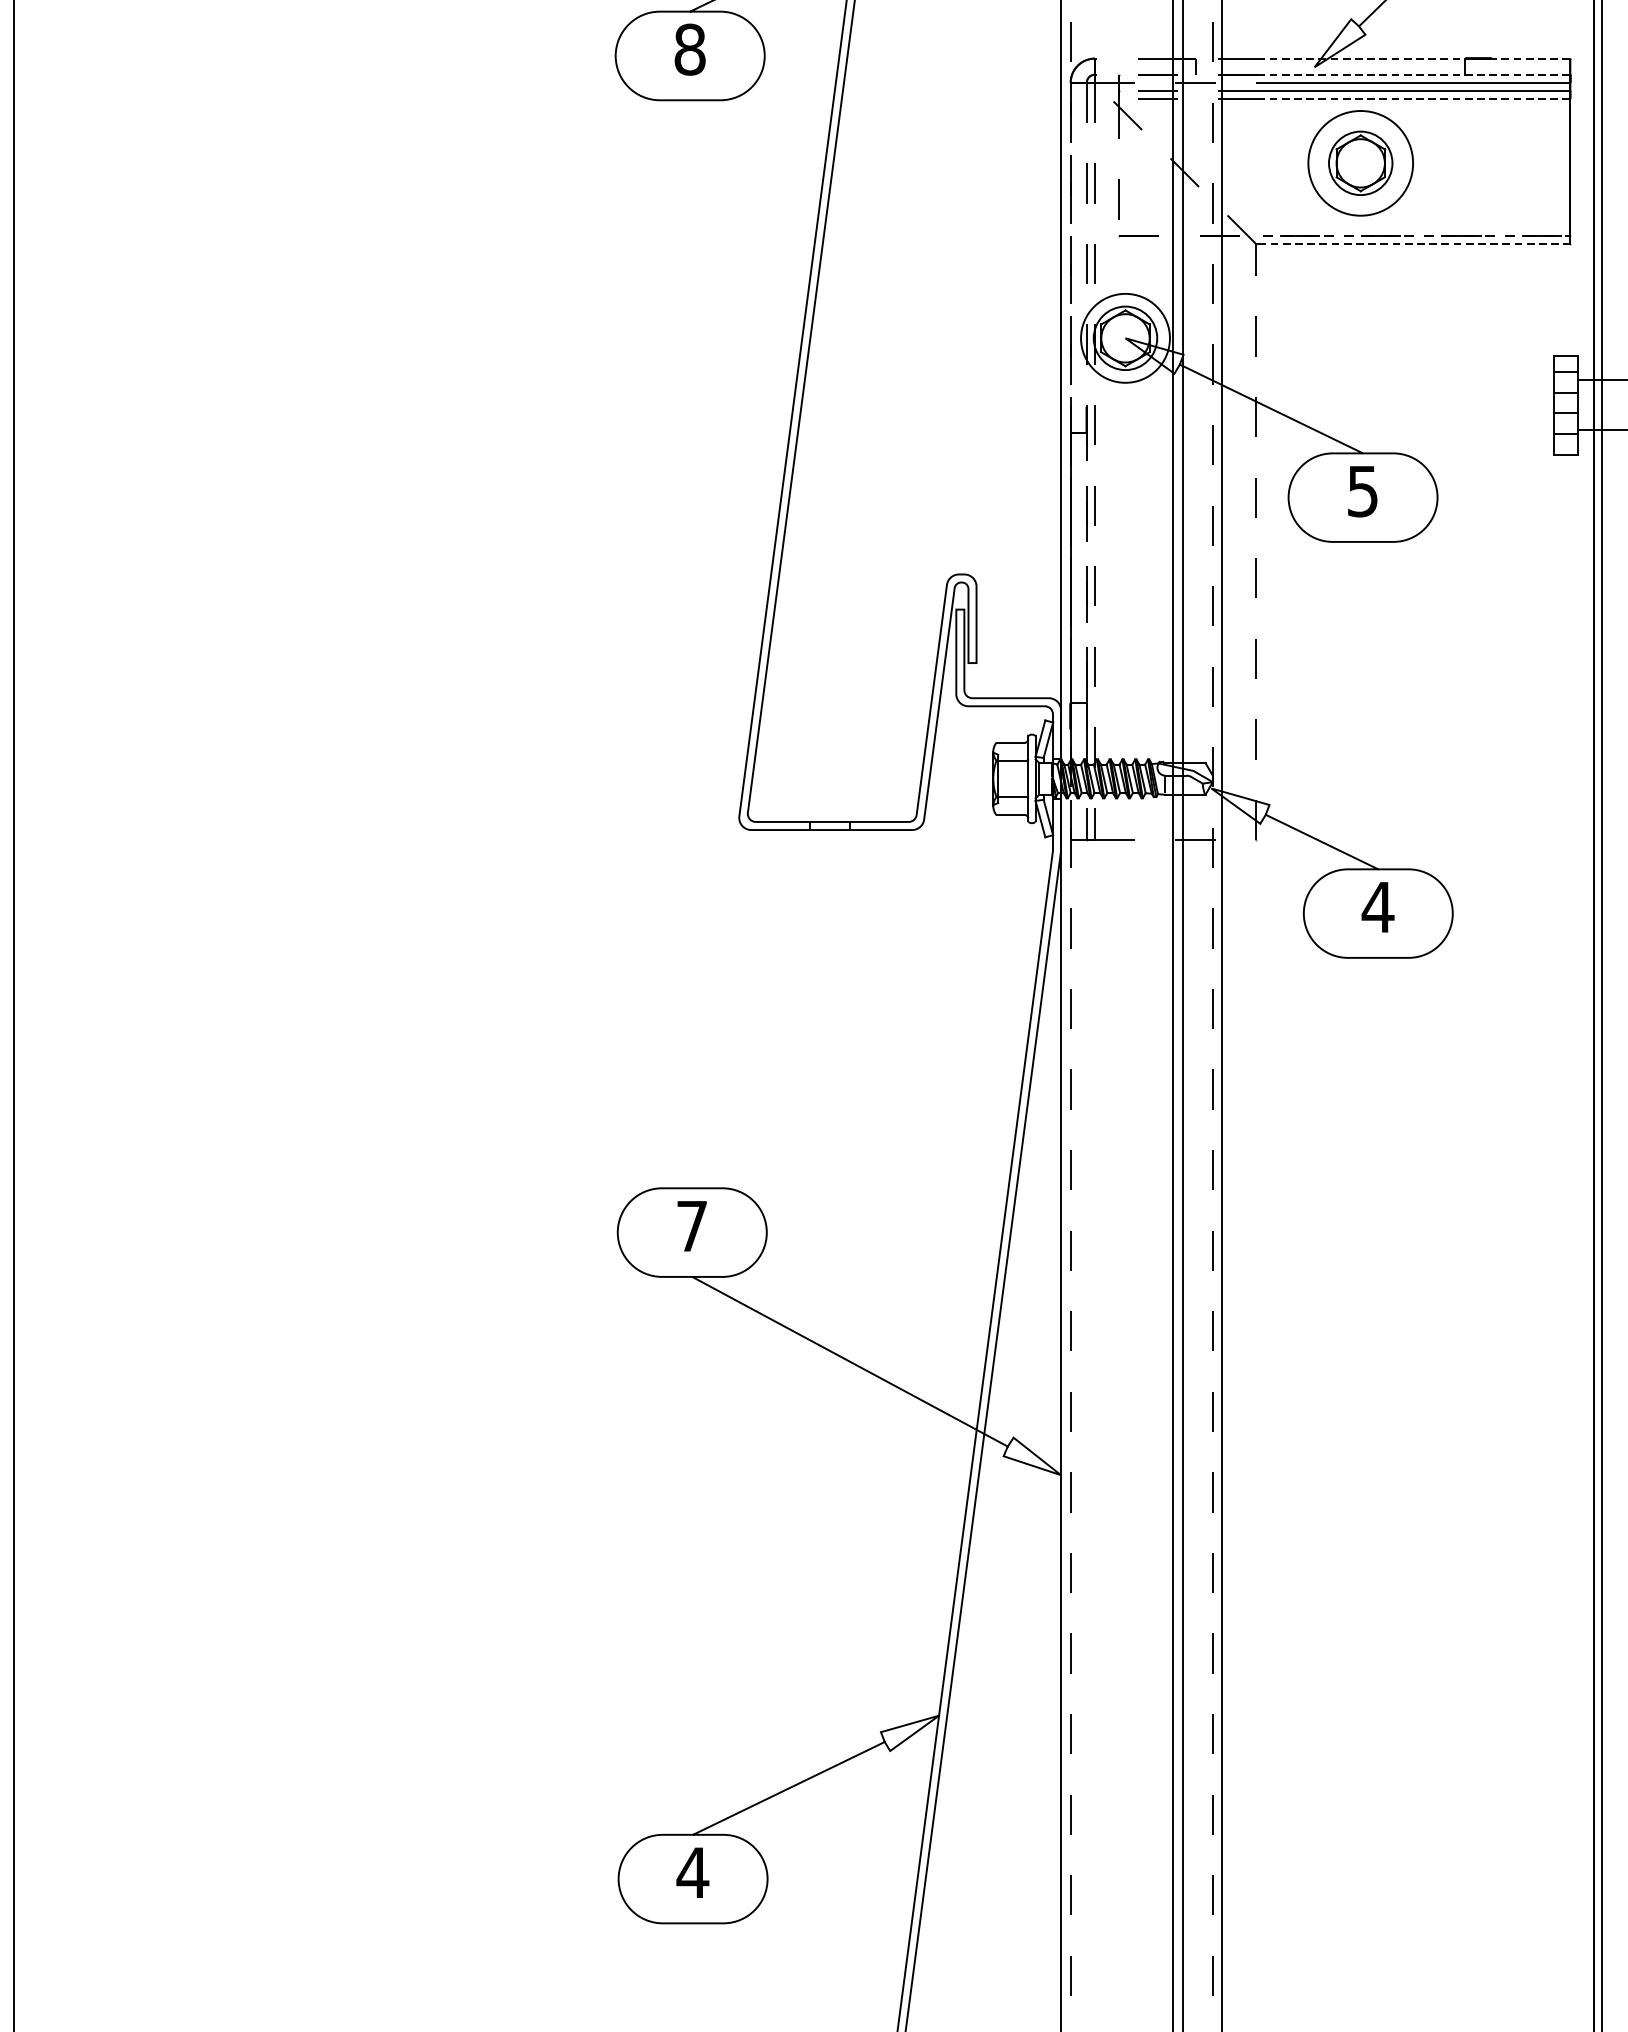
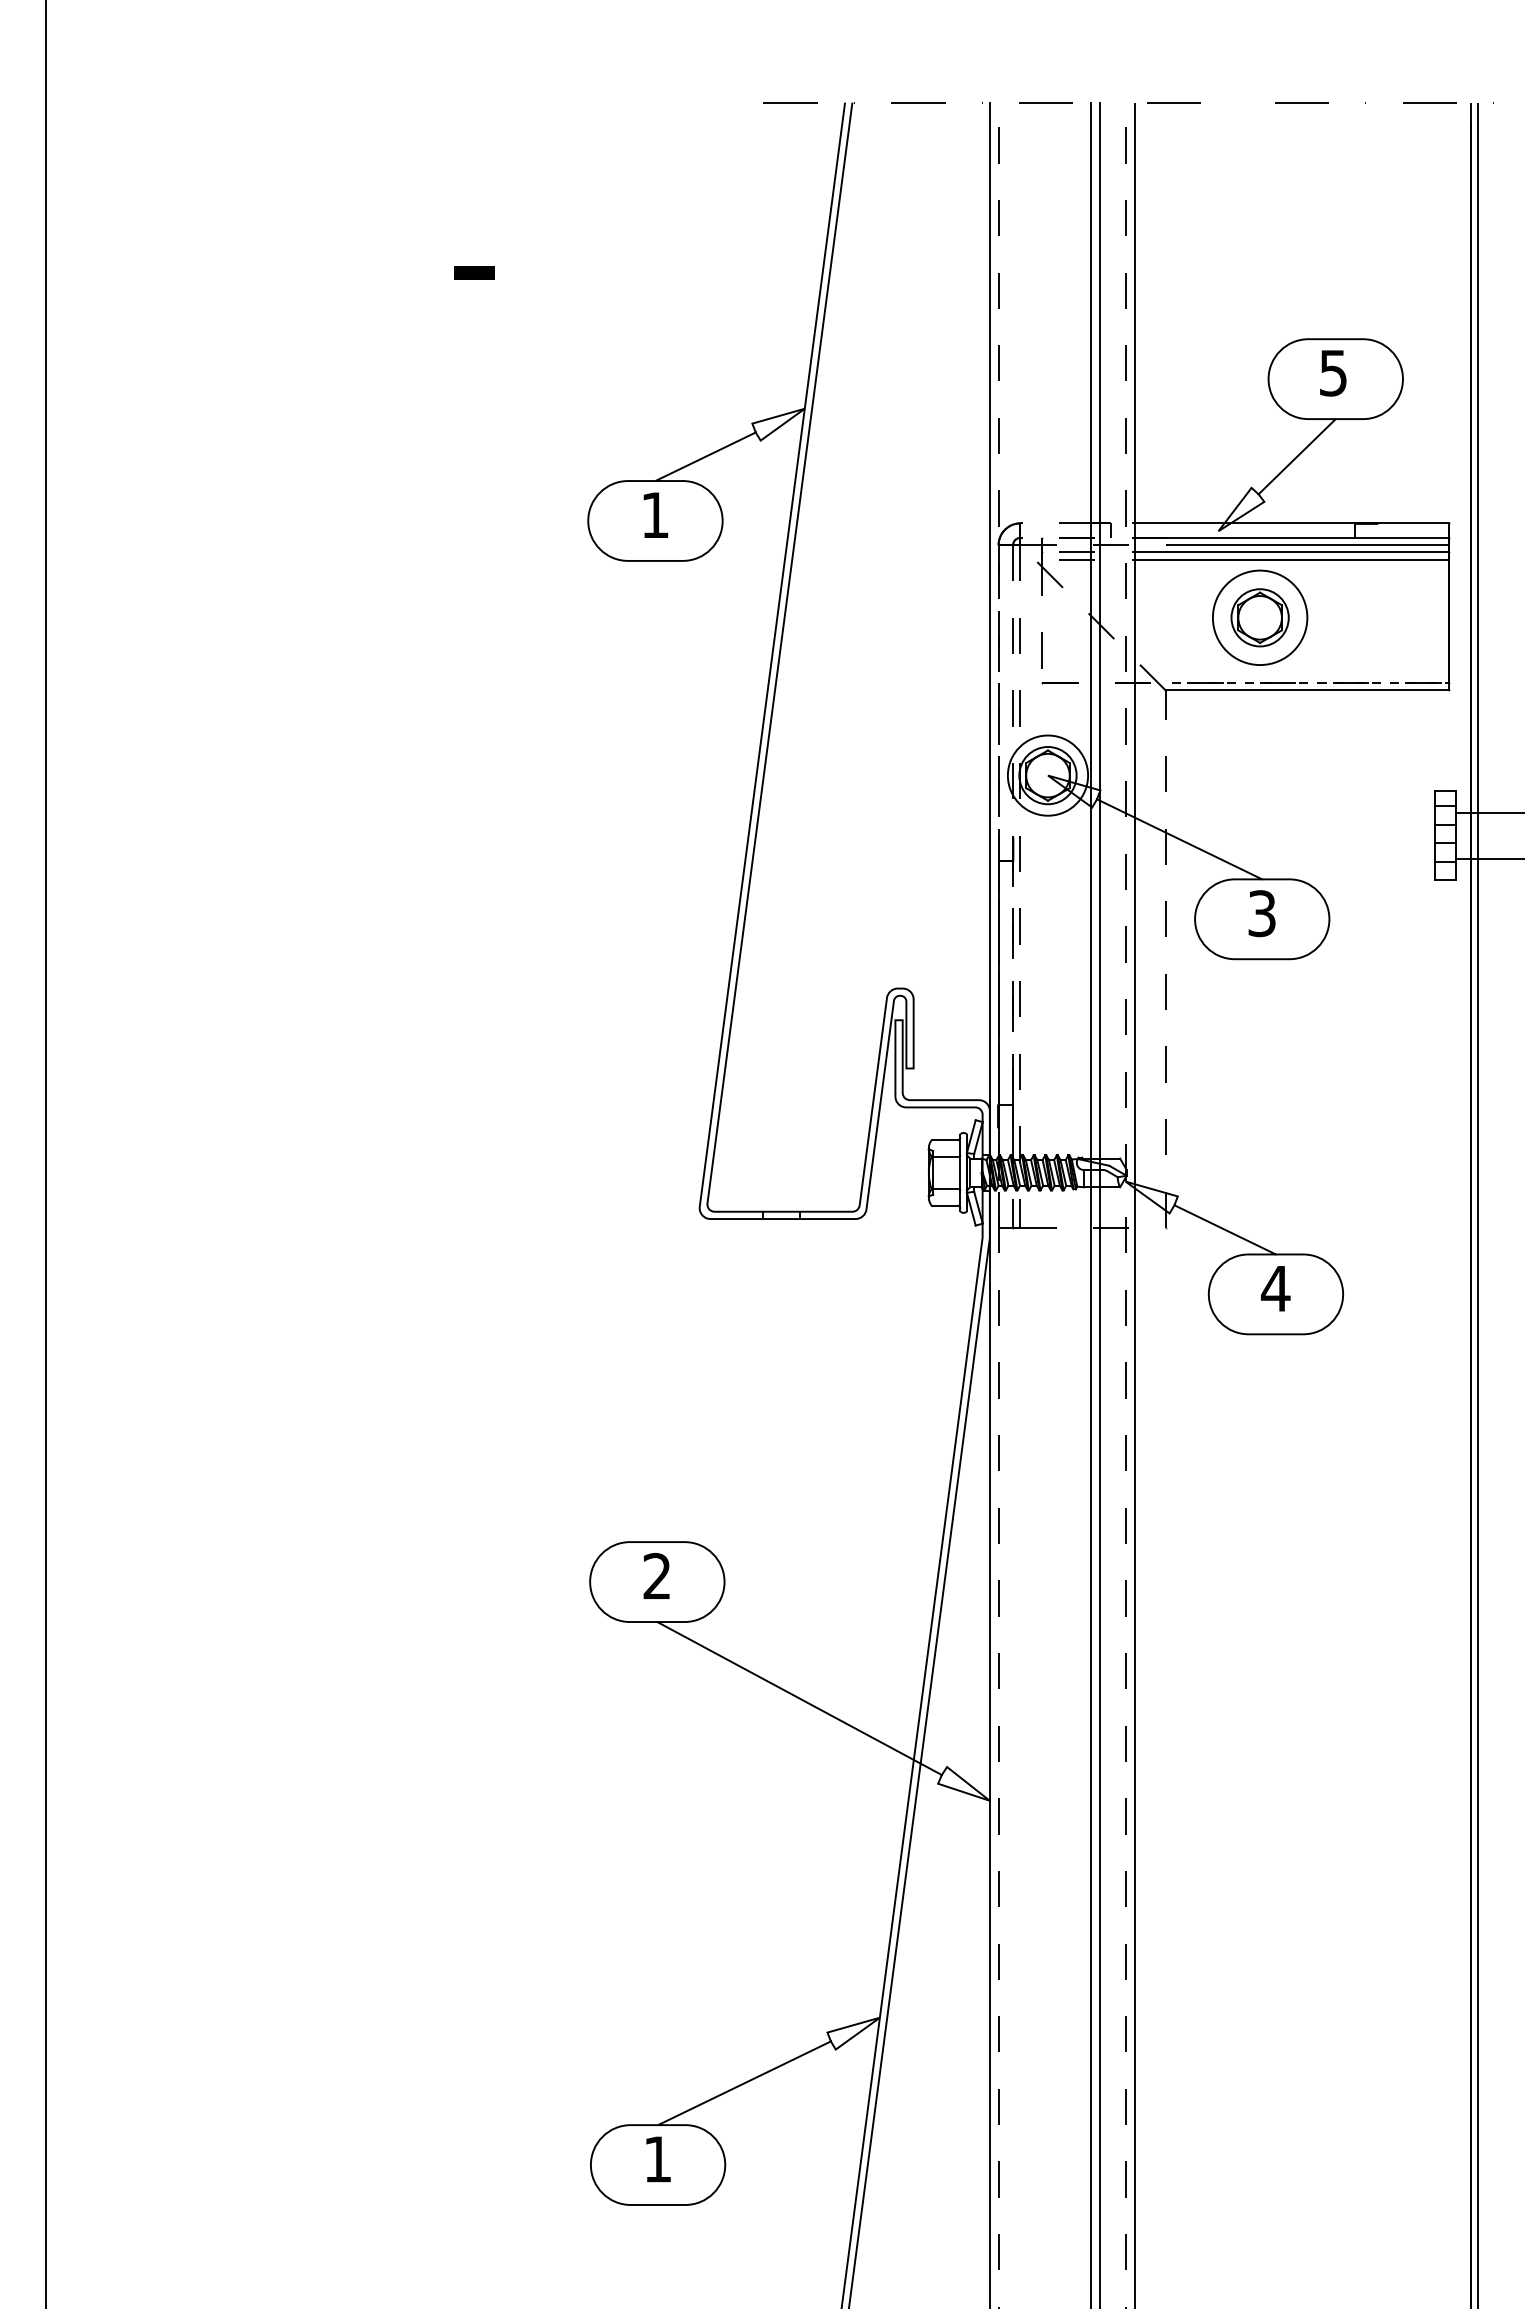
text: (690, 48) -> (655, 514), 8 -> 1
line: (1414, 58) -> (1308, 523), dashed -> solid
line: (1414, 74) -> (1308, 537), dashed -> solid
line: (1414, 98) -> (1308, 559), dashed -> solid
line: (1414, 243) -> (1308, 690), dashed -> solid
text: (1363, 491) -> (1262, 913), 5 -> 3
text: (691, 1225) -> (656, 1575), 7 -> 2
text: (692, 1872) -> (657, 2159), 4 -> 1

